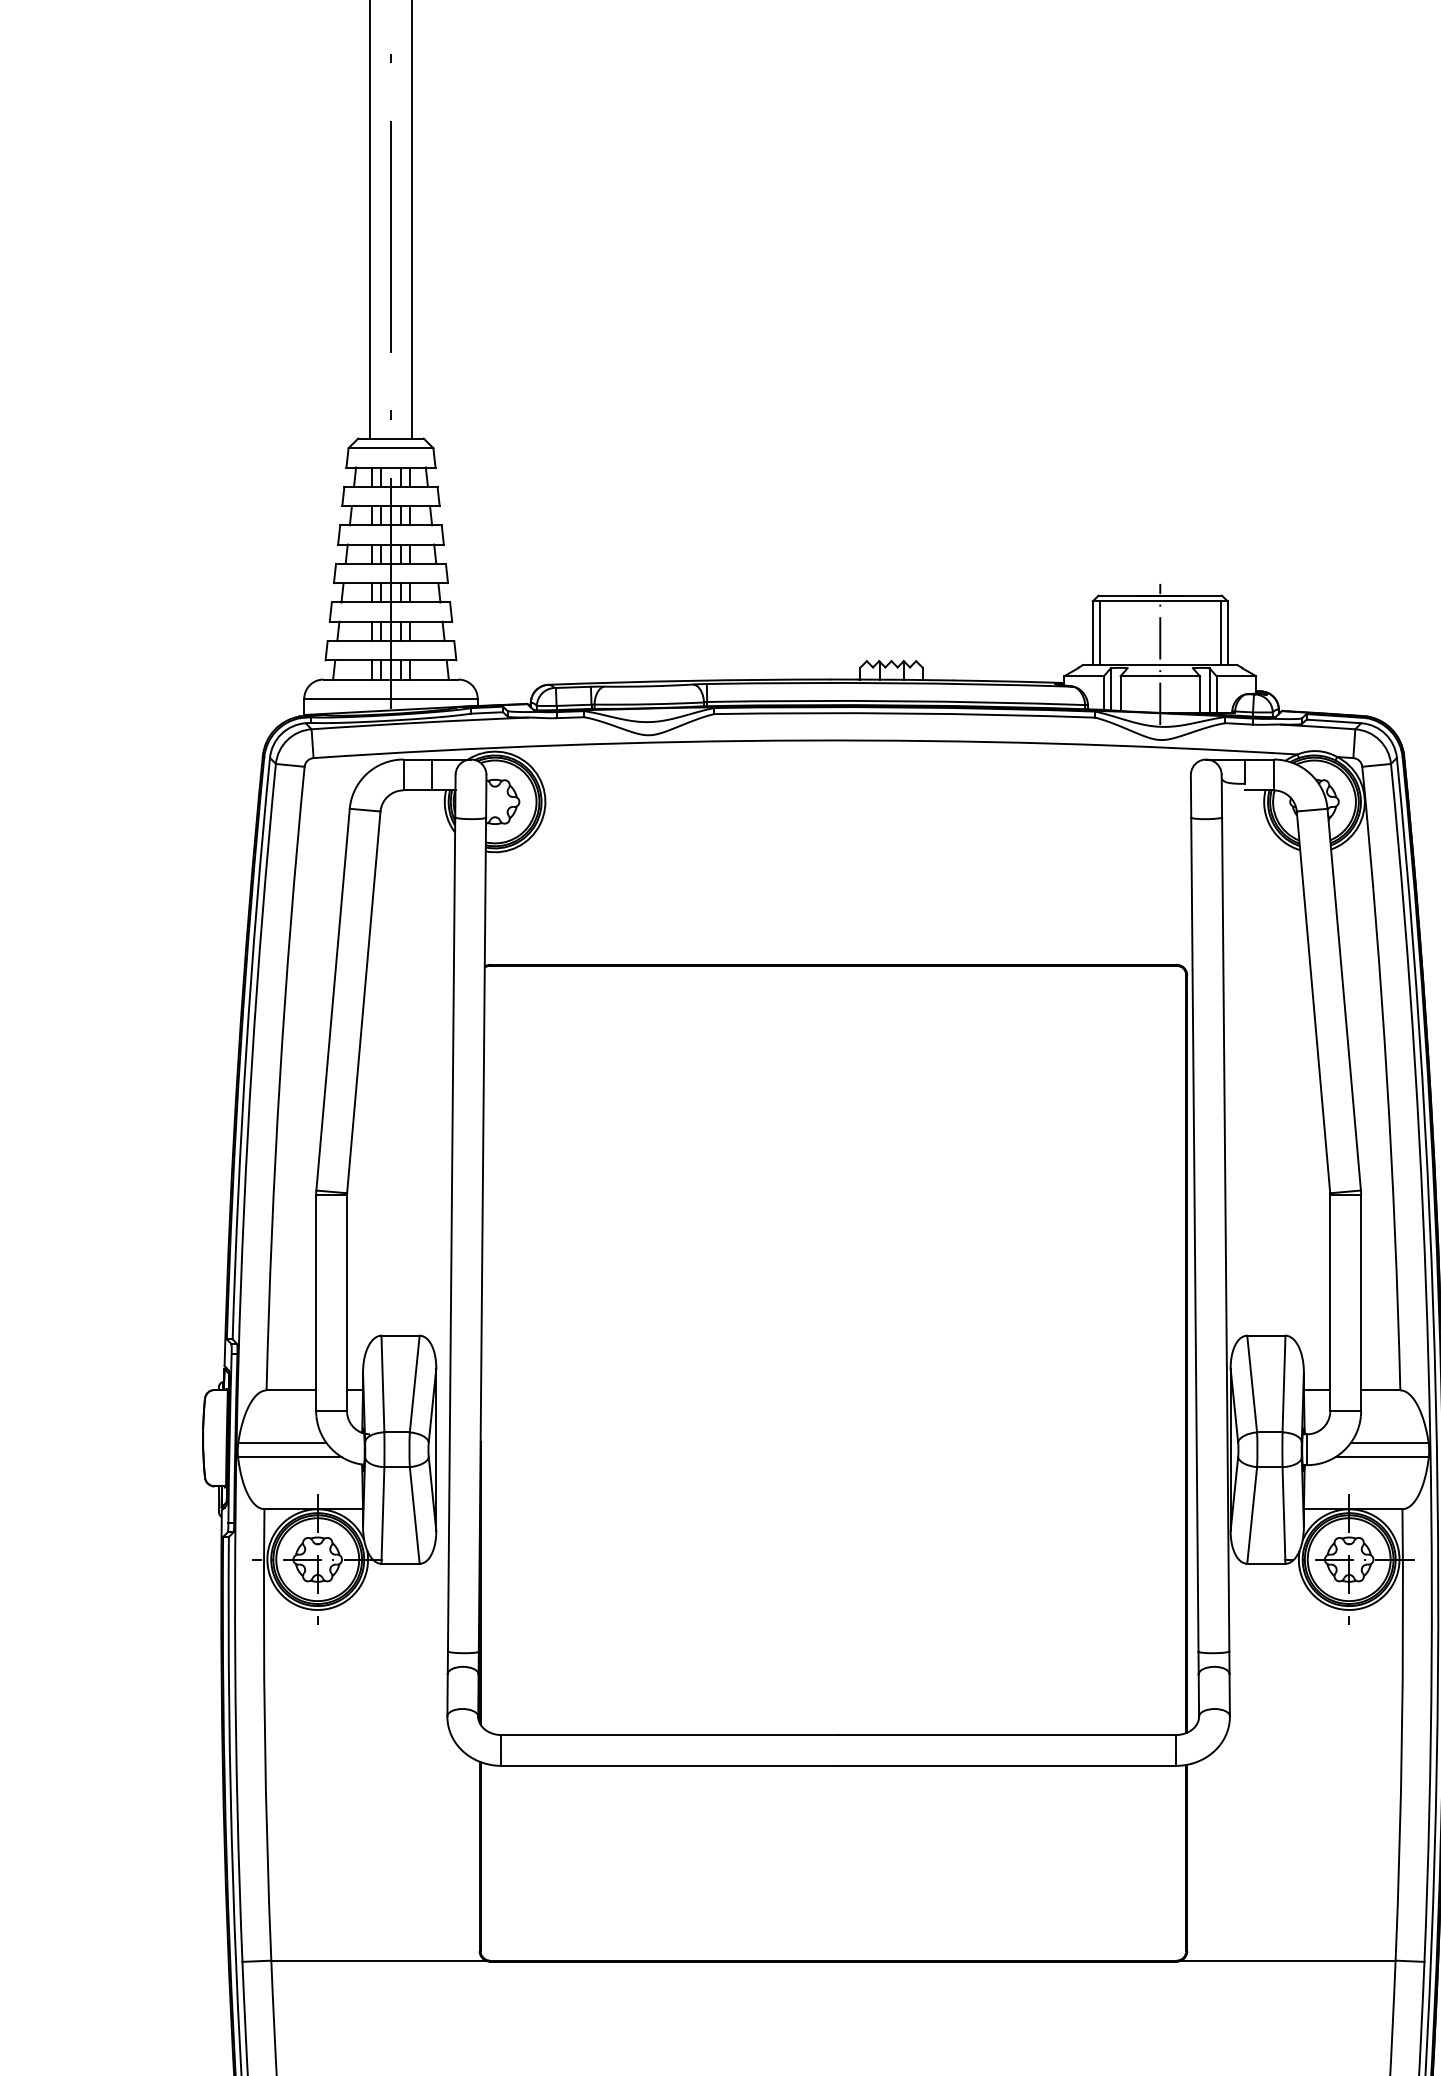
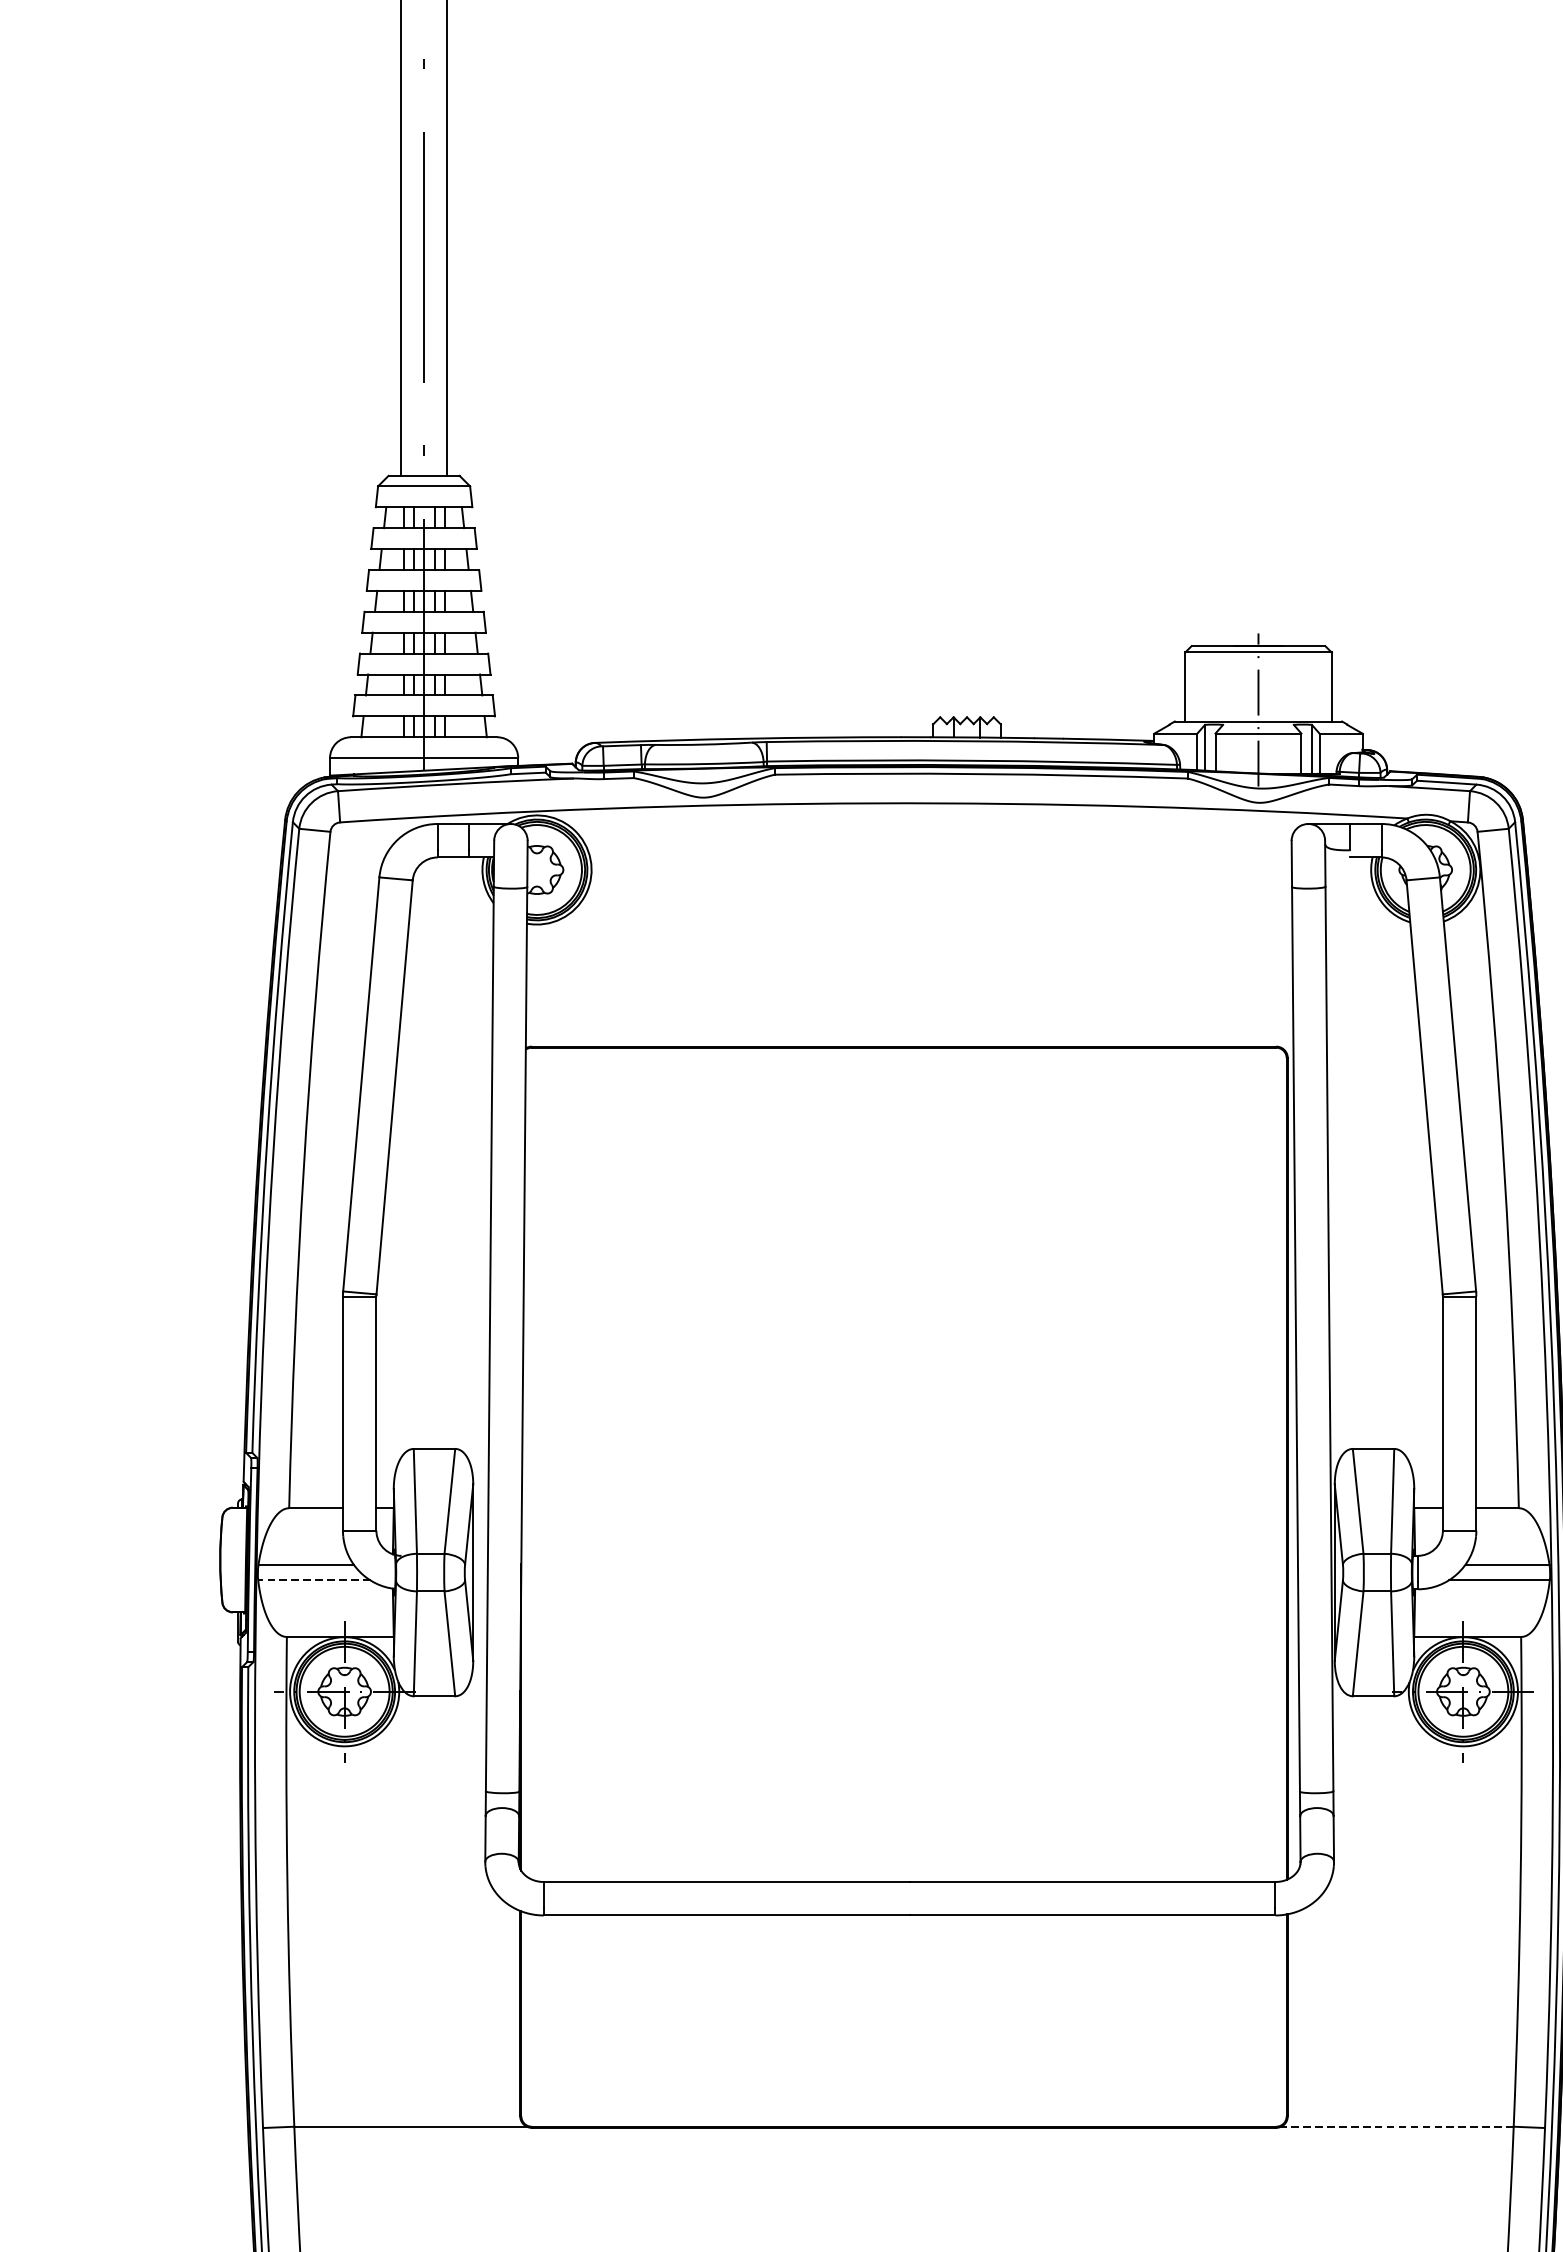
line: (1099, 633) -> (1192, 687), removed
line: (1221, 633) -> (1324, 687), removed
line: (289, 1457) -> (314, 1580), solid -> dashed
line: (1287, 1960) -> (1396, 2126), solid -> dashed

